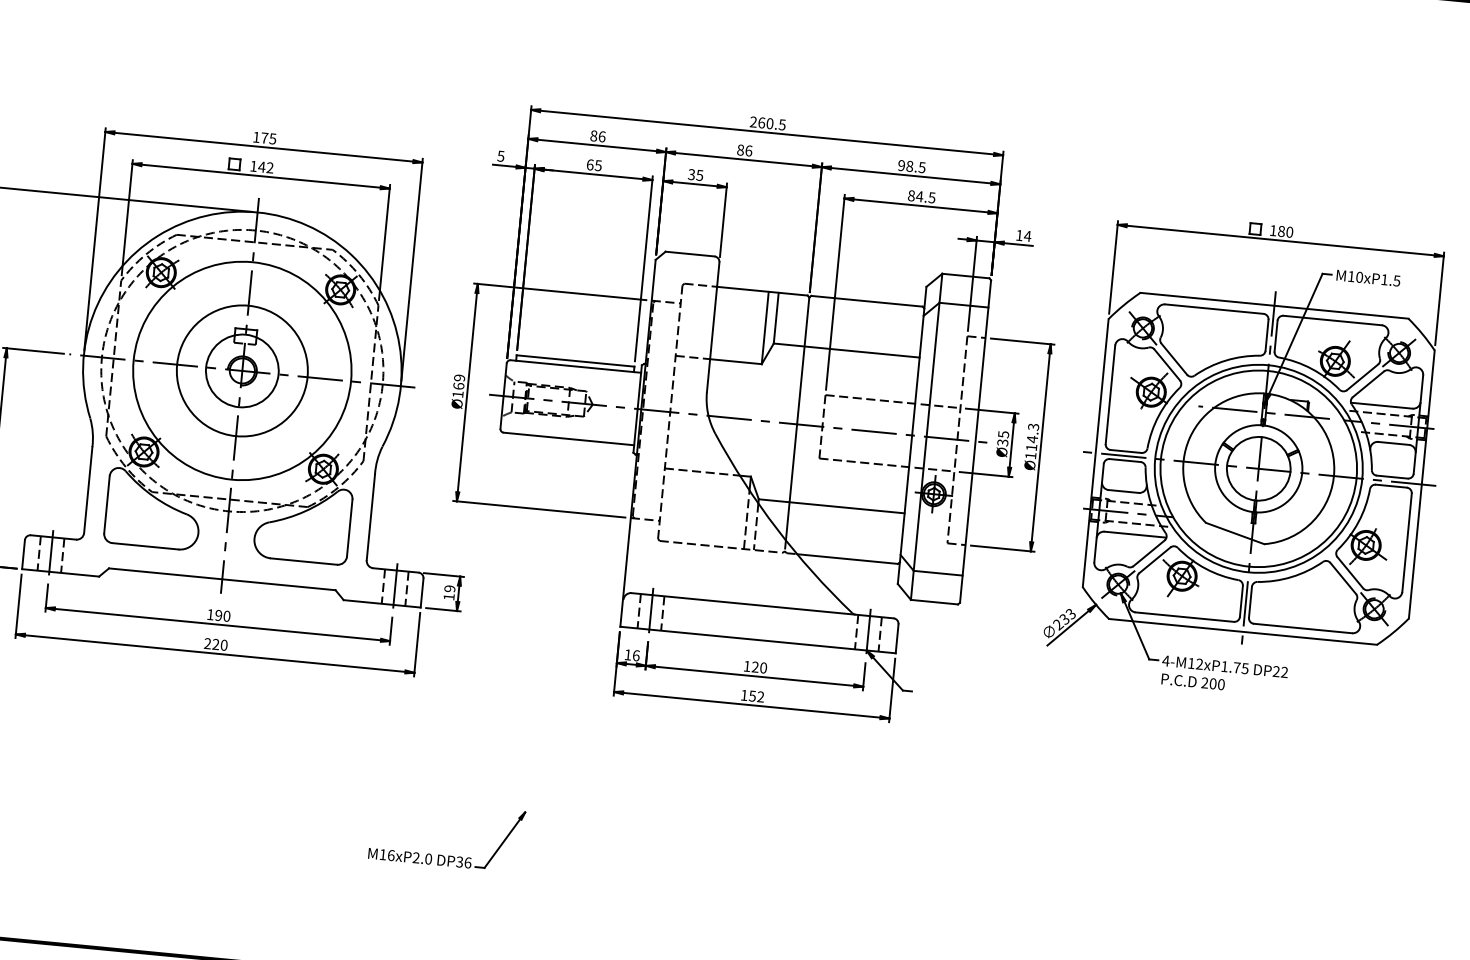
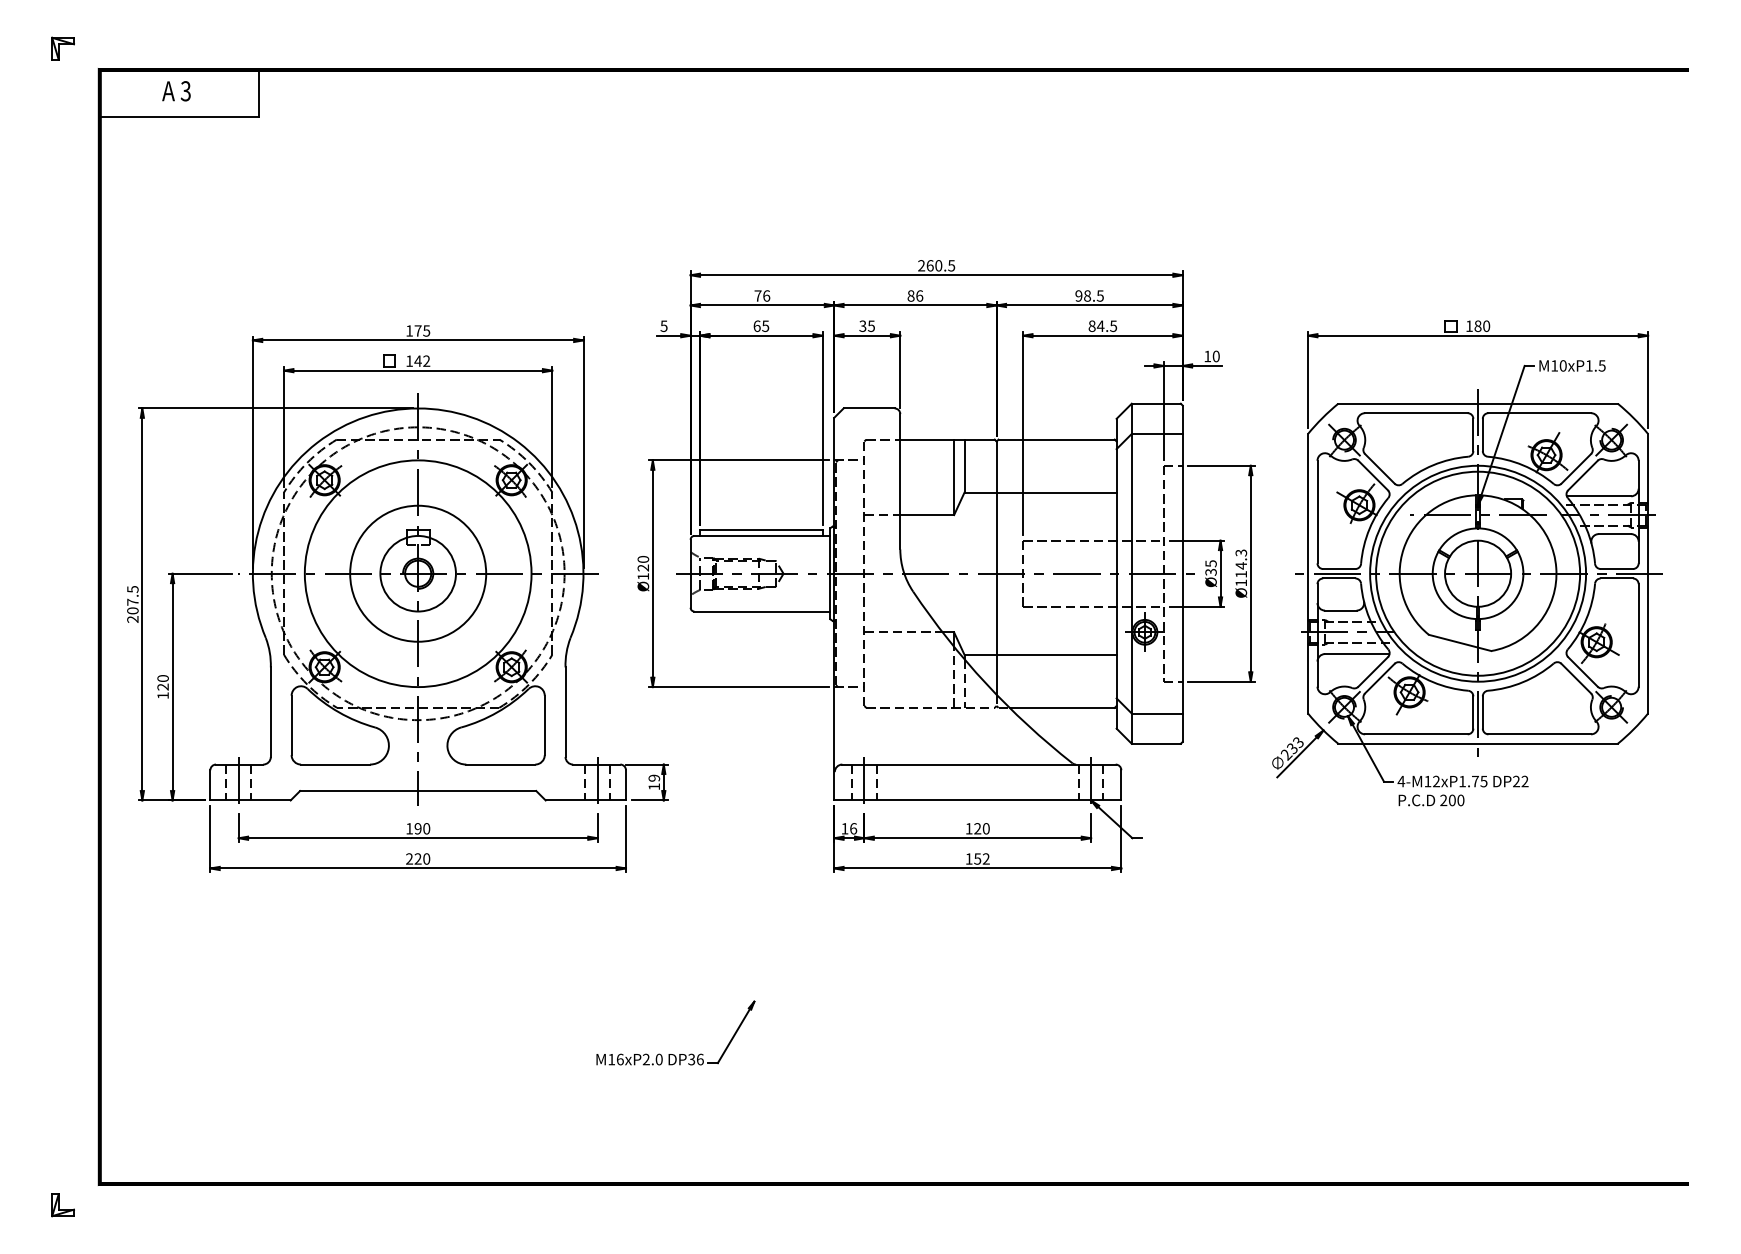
text: (593, 135) -> (757, 295), 86 -> 76
text: (1027, 236) -> (1216, 356), 14 -> 10
text: (459, 381) -> (643, 563), Ø169 -> Ø120

